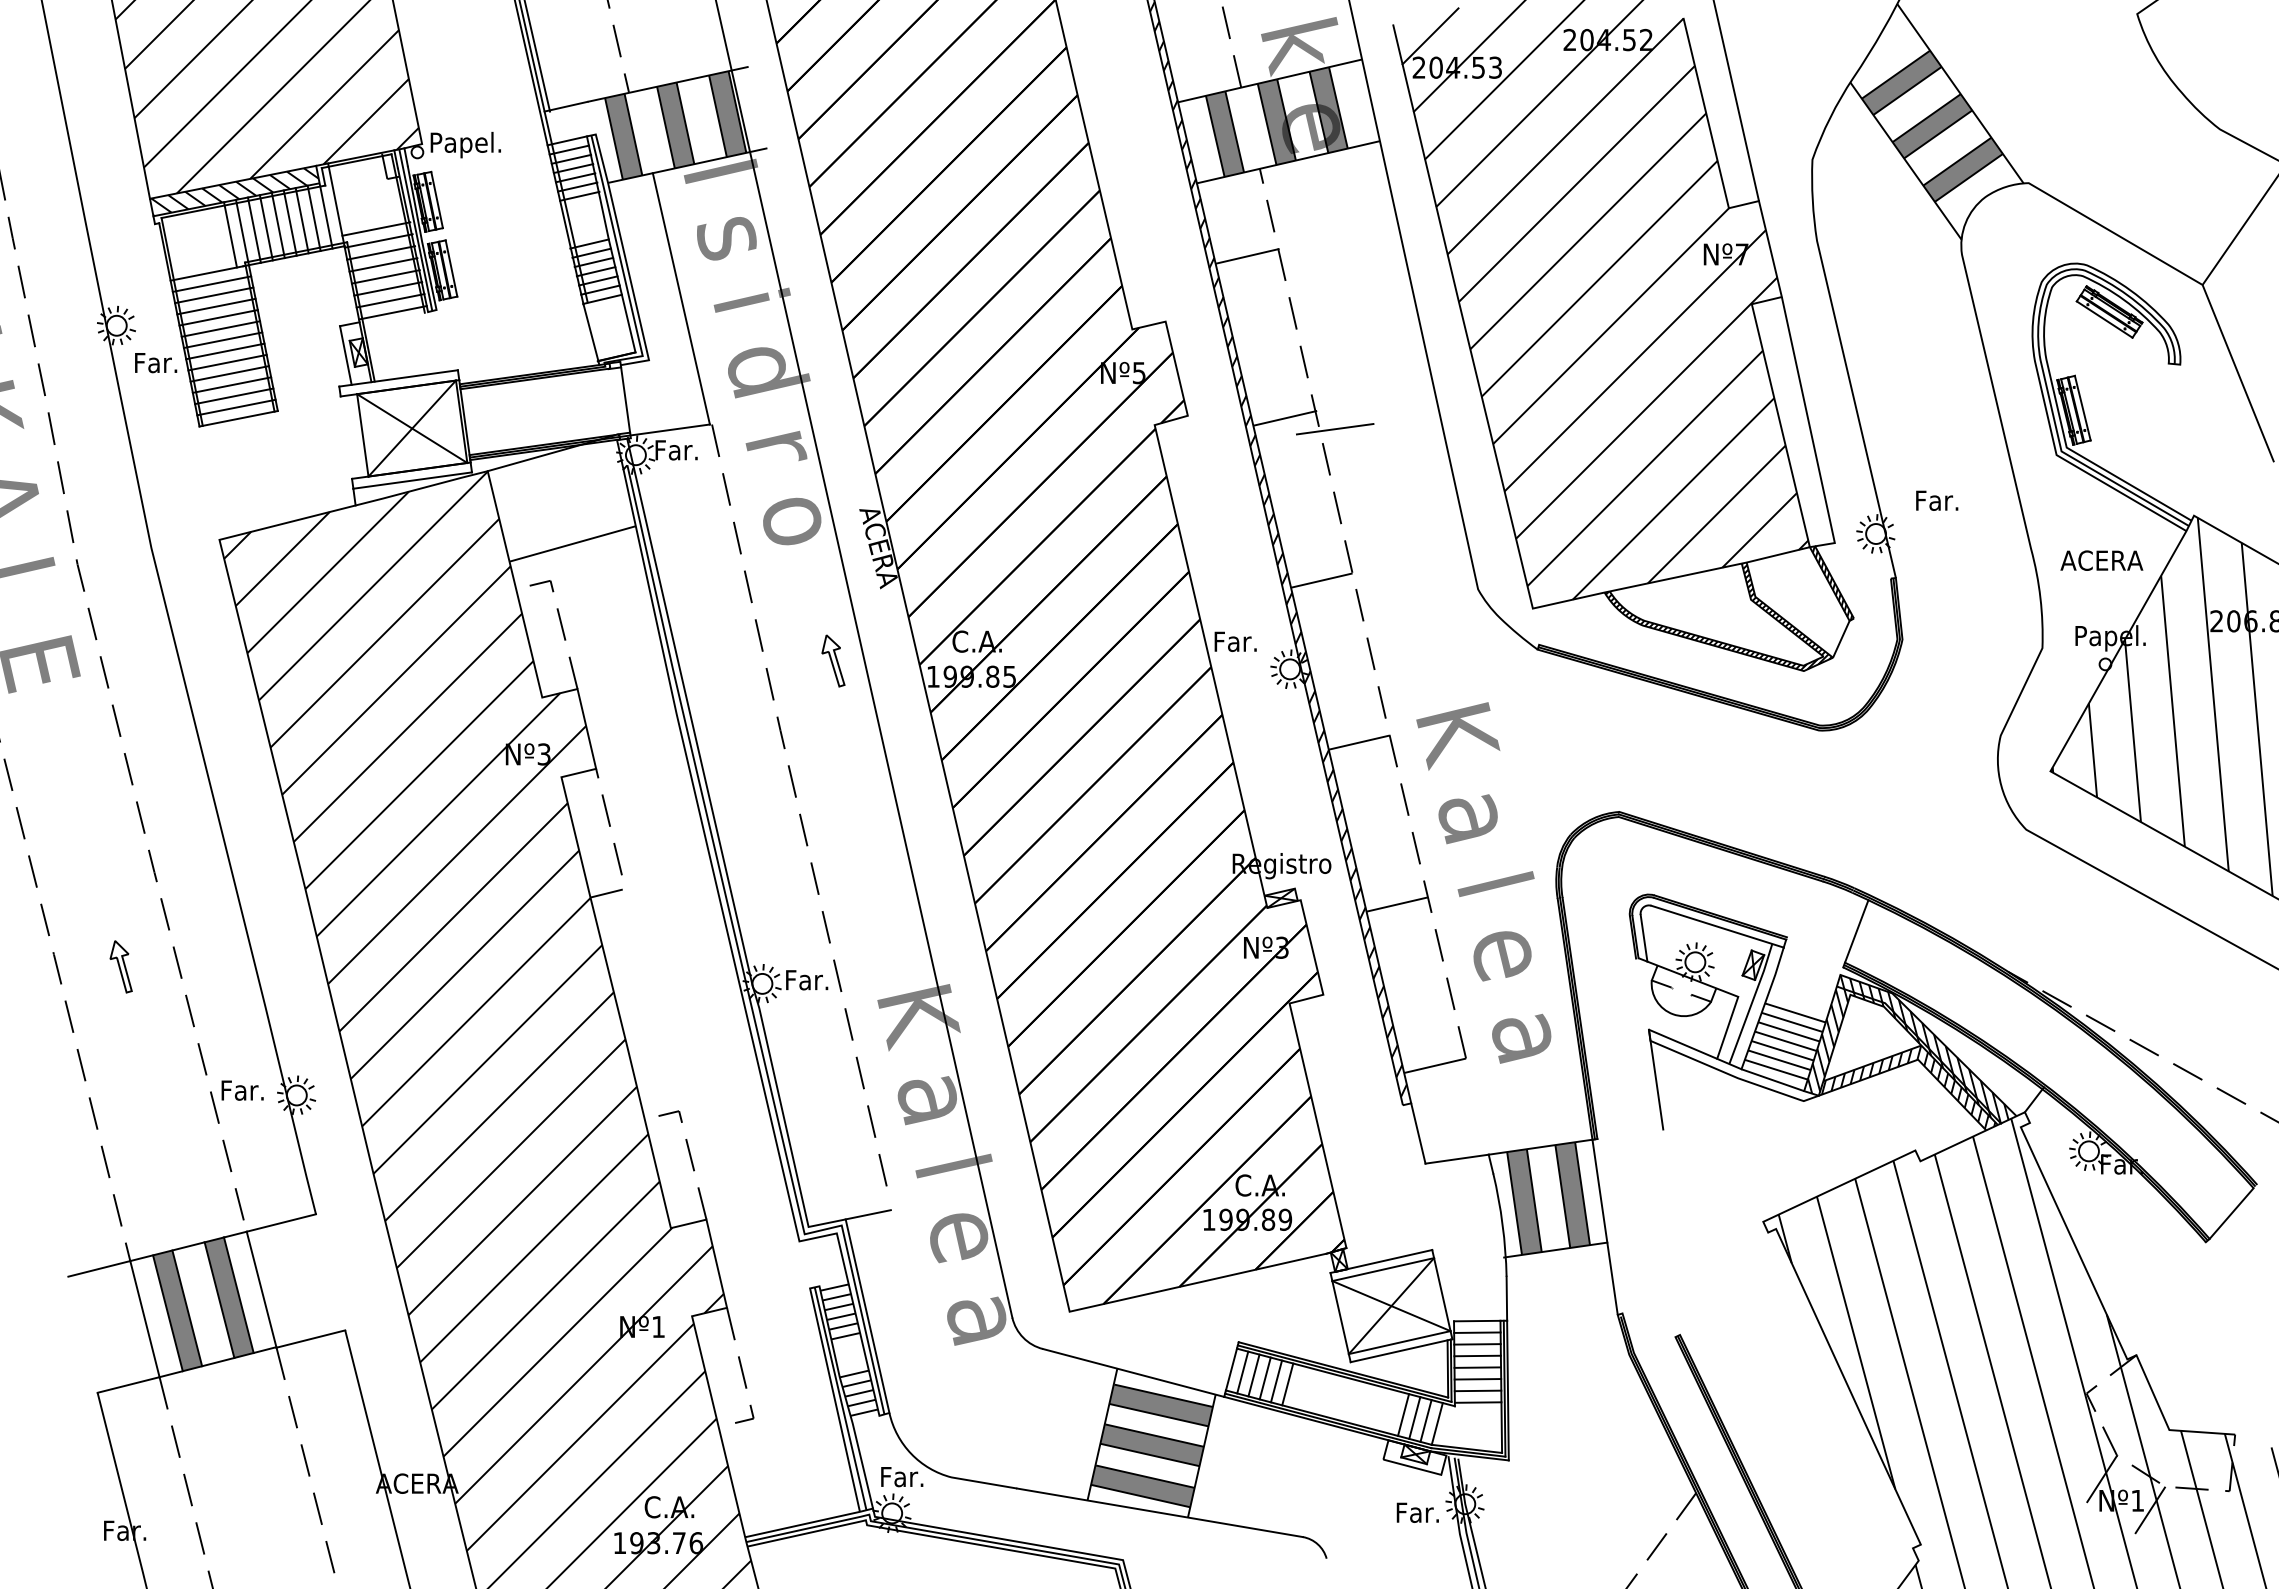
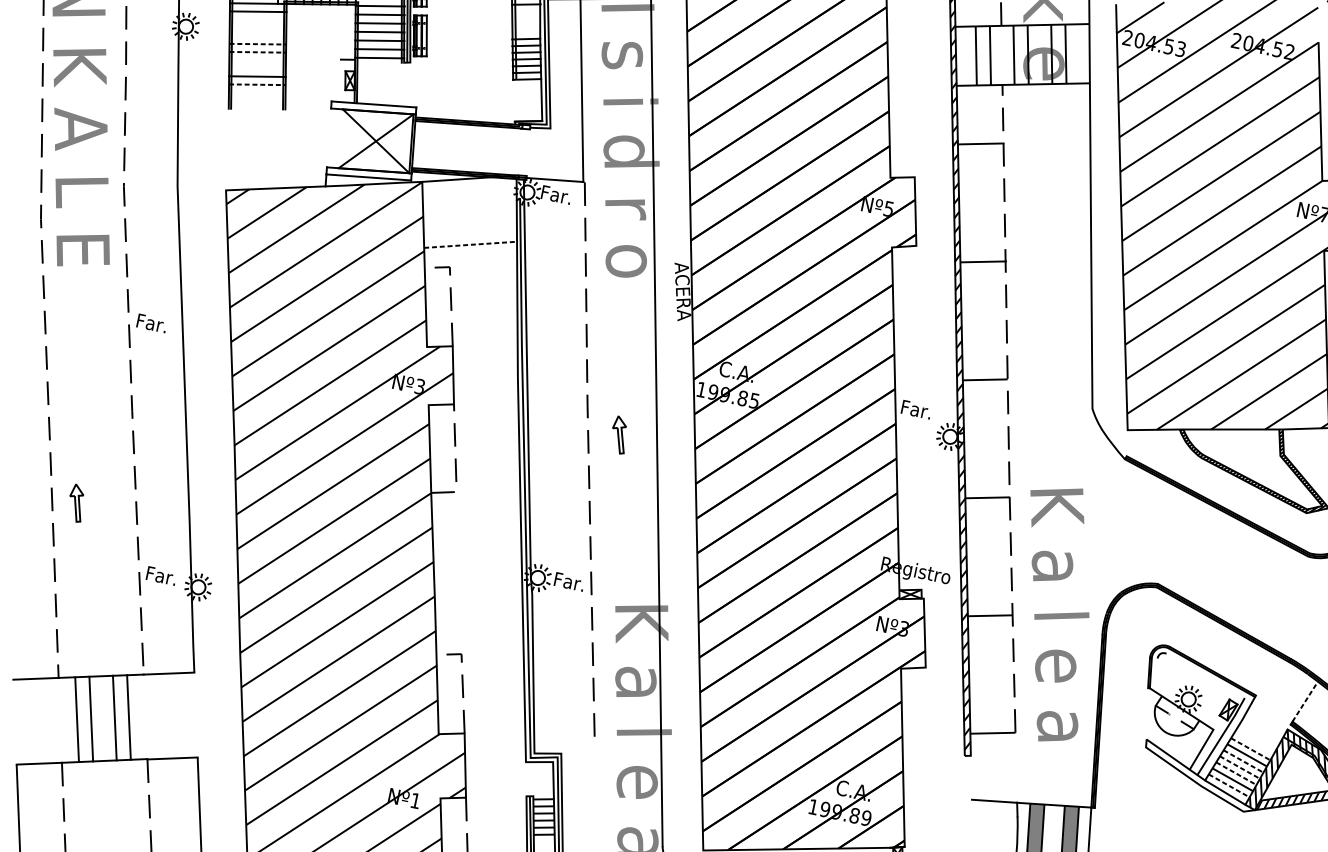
fill: (1328, 110) -> (1058, 54), removed
fill: (1276, 122) -> (1020, 55), removed
fill: (1224, 134) -> (982, 55), removed
line: (214, 295) -> (258, 19), removed
line: (216, 306) -> (258, 27), removed
line: (218, 317) -> (257, 35), removed
line: (220, 329) -> (257, 44), solid -> dashed
line: (590, 332) -> (513, 100), removed
line: (223, 340) -> (257, 52), solid -> dashed
line: (225, 351) -> (257, 60), removed
line: (345, 355) -> (340, 80), removed
line: (227, 362) -> (257, 68), removed
text: (156, 363) -> (152, 323), moved
line: (232, 385) -> (257, 85), solid -> dashed
line: (234, 396) -> (257, 93), removed
line: (625, 399) -> (528, 152), removed
line: (236, 407) -> (257, 100), removed
line: (238, 418) -> (256, 108), removed
line: (1334, 429) -> (1016, 276), removed
line: (362, 435) -> (340, 138), removed
line: (572, 543) -> (470, 244), solid -> dashed
part: (833, 660) -> (619, 434), moved
line: (1717, 926) -> (1209, 677), removed
line: (1856, 930) -> (1305, 700), solid -> dashed
line: (1643, 937) -> (1156, 674), removed
part: (120, 966) -> (76, 502), moved
line: (1795, 1012) -> (1250, 748), solid -> dashed
line: (1789, 1032) -> (1243, 761), solid -> dashed
line: (1786, 1041) -> (1240, 767), solid -> dashed
line: (1782, 1050) -> (1236, 773), solid -> dashed
line: (1776, 1069) -> (1229, 785), solid -> dashed
line: (1655, 1079) -> (1143, 774), removed
line: (1418, 1133) -> (971, 777), removed
line: (867, 1214) -> (577, 753), removed
line: (261, 1289) -> (145, 716), removed
fill: (228, 1297) -> (121, 717), removed
fill: (177, 1310) -> (84, 719), removed
line: (144, 1319) -> (59, 720), removed

